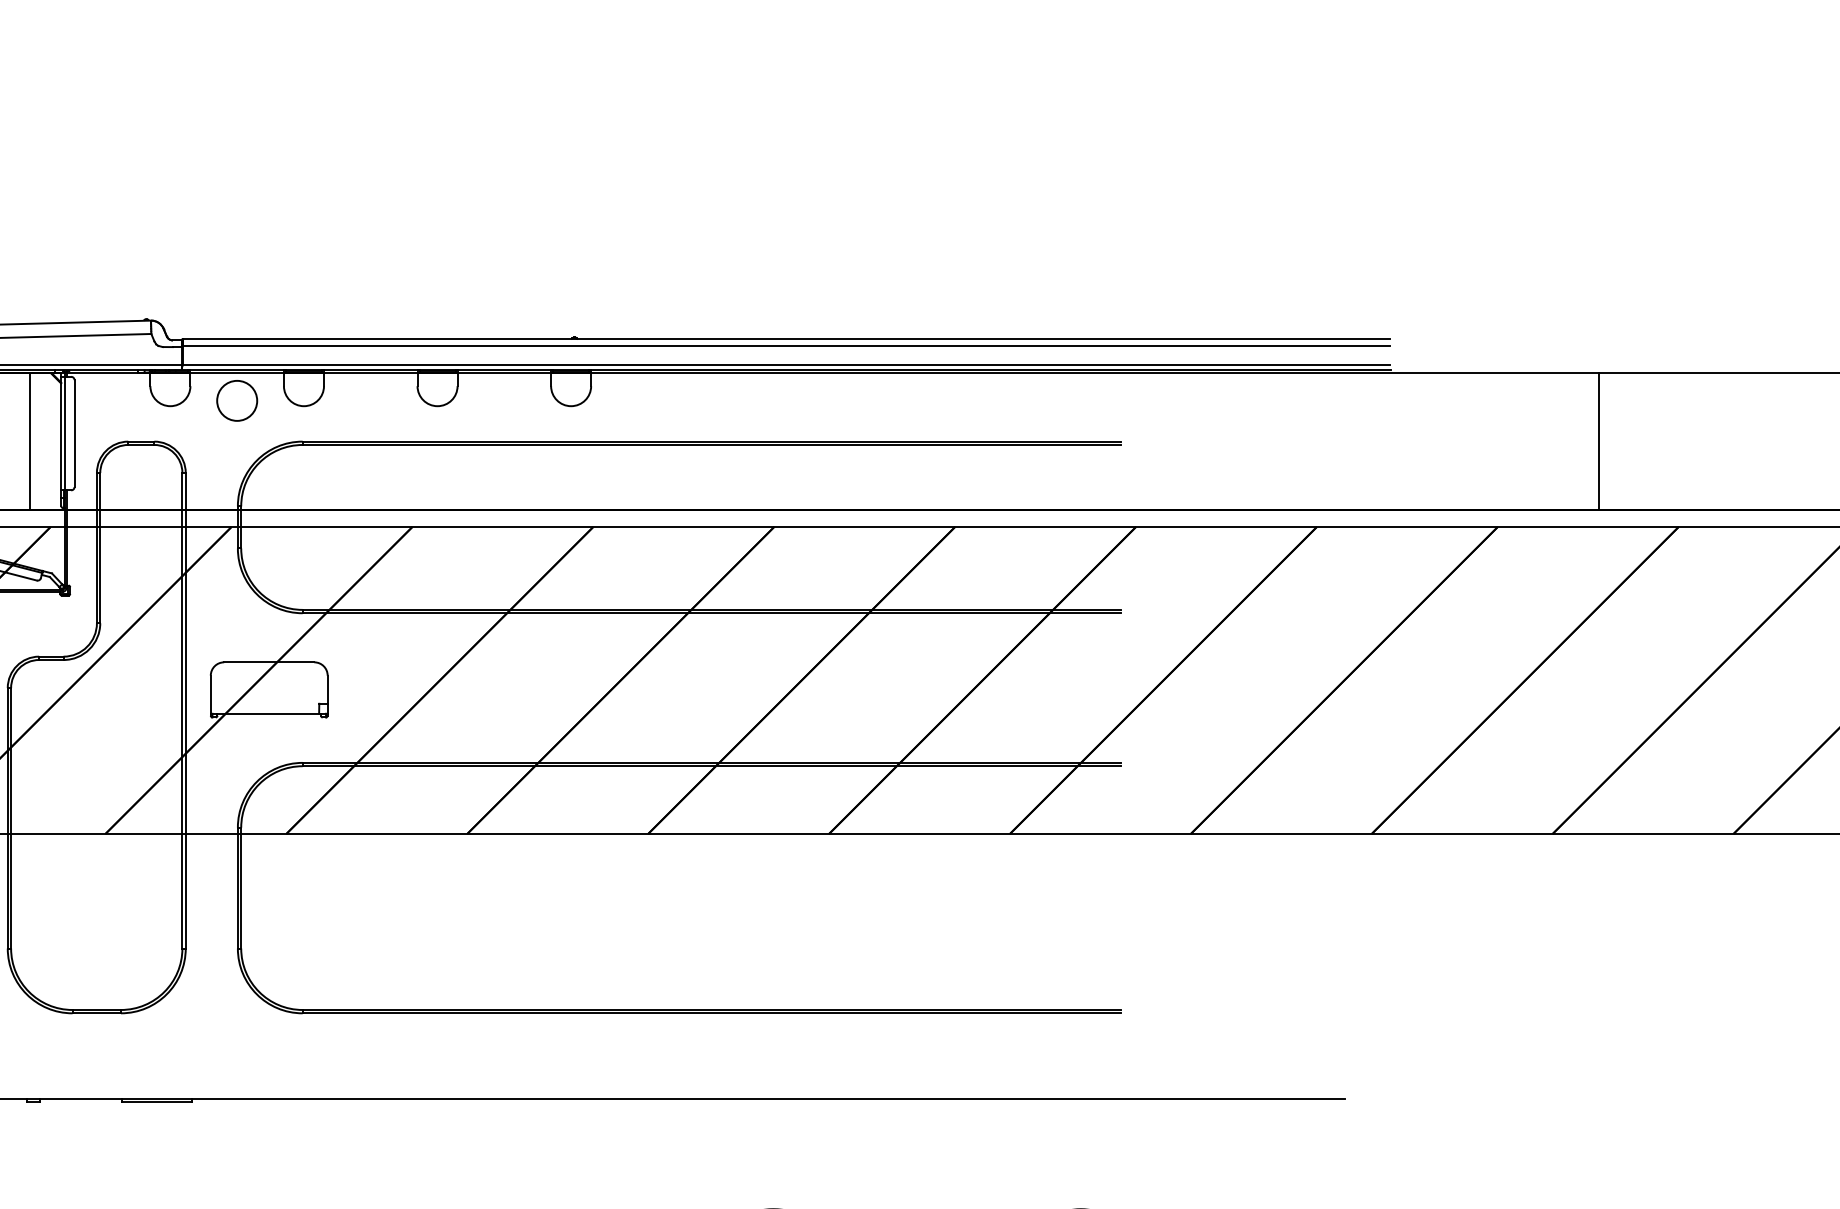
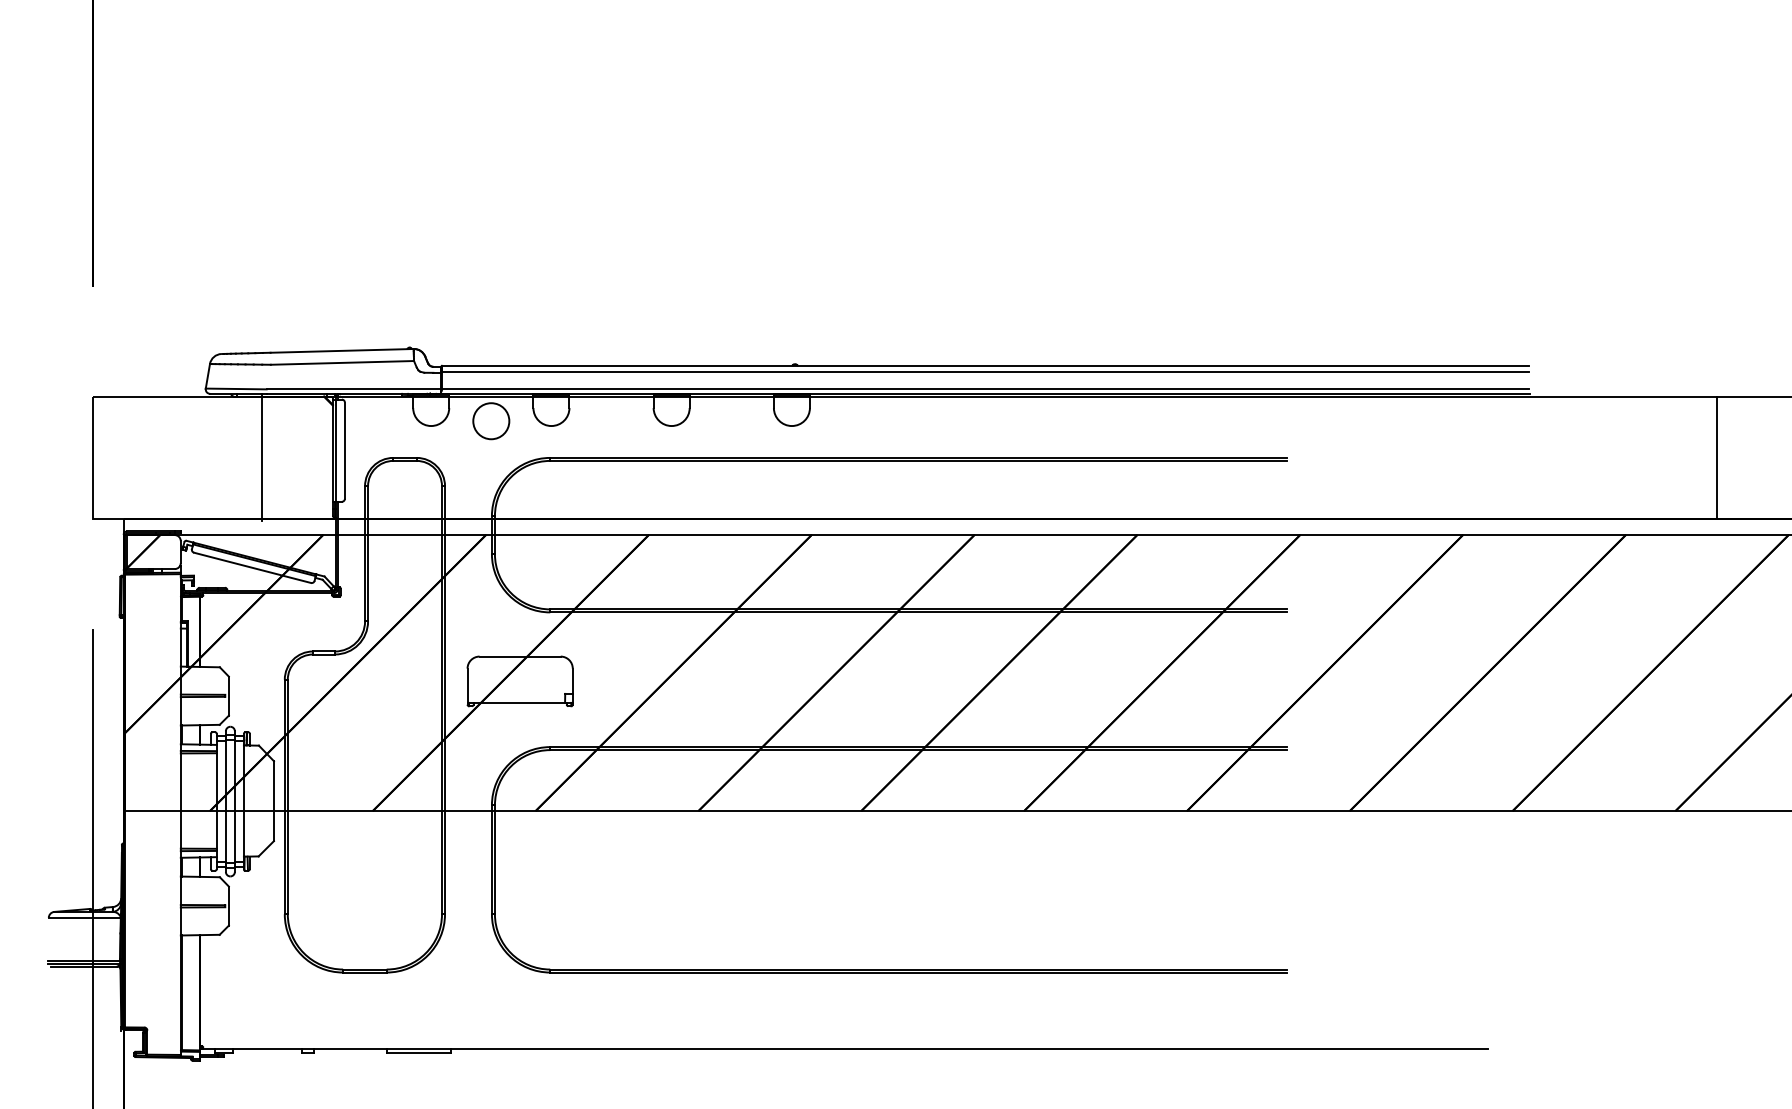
line: (29, 441) -> (304, 457), removed

